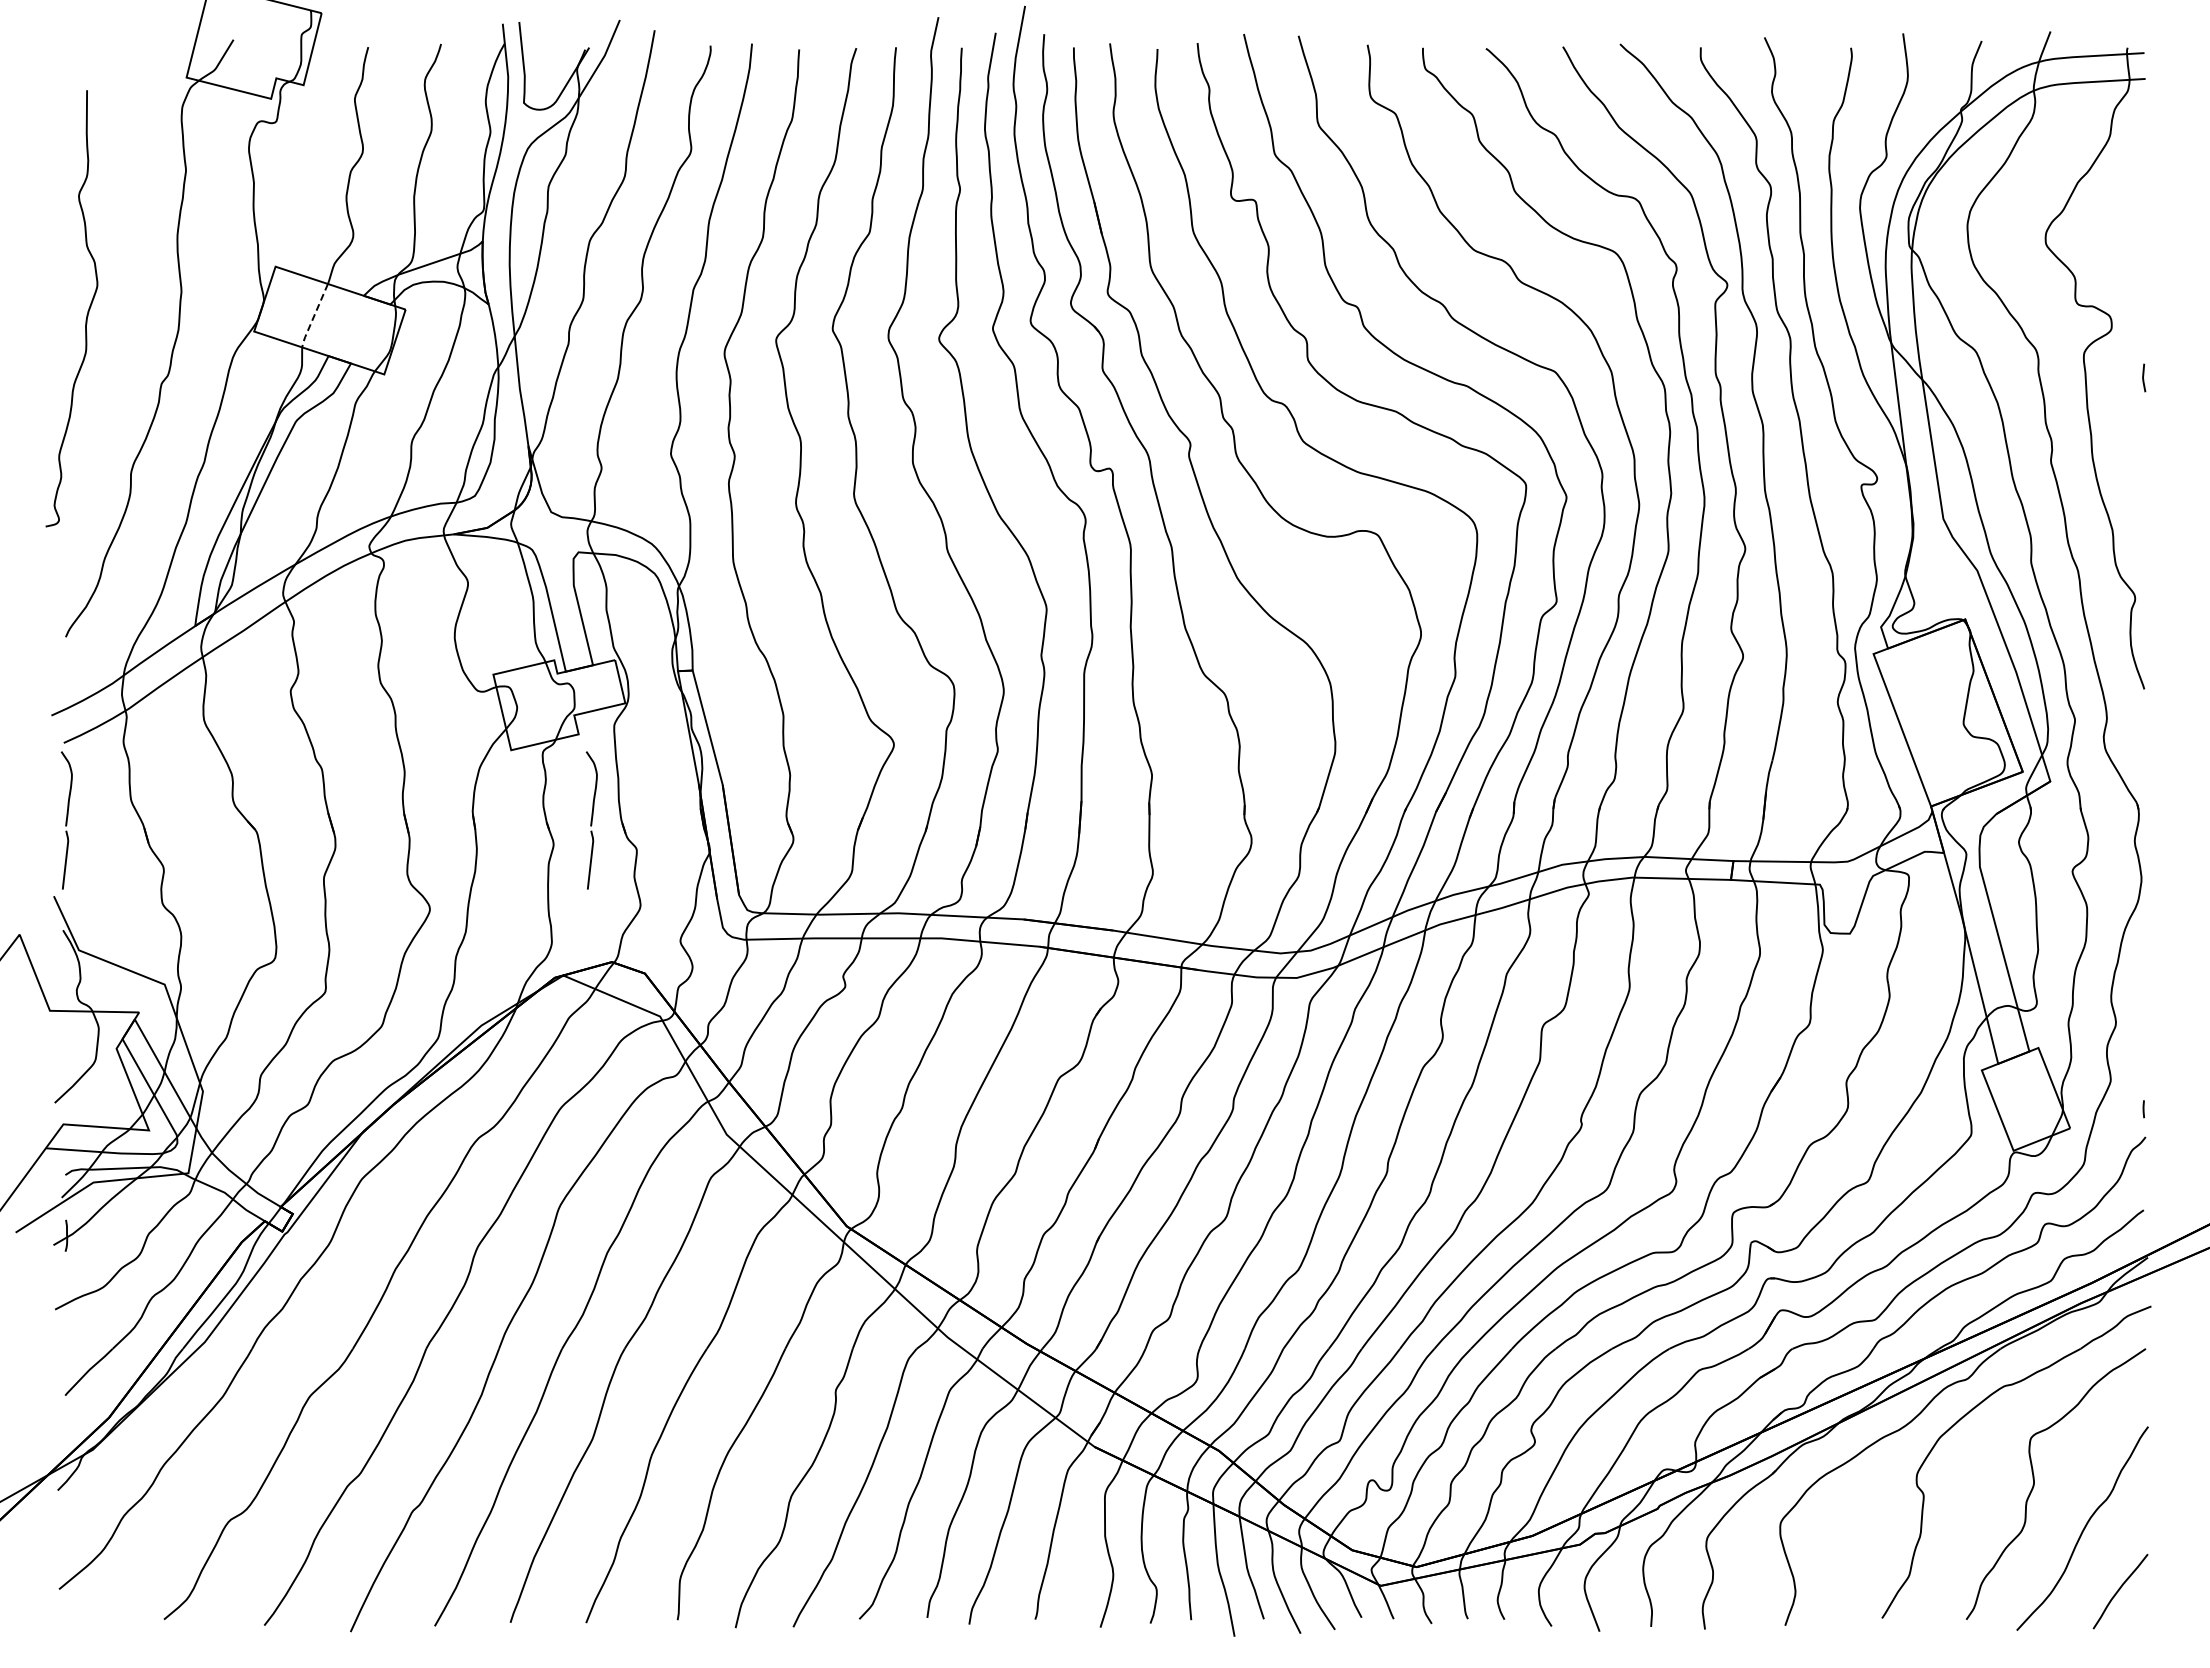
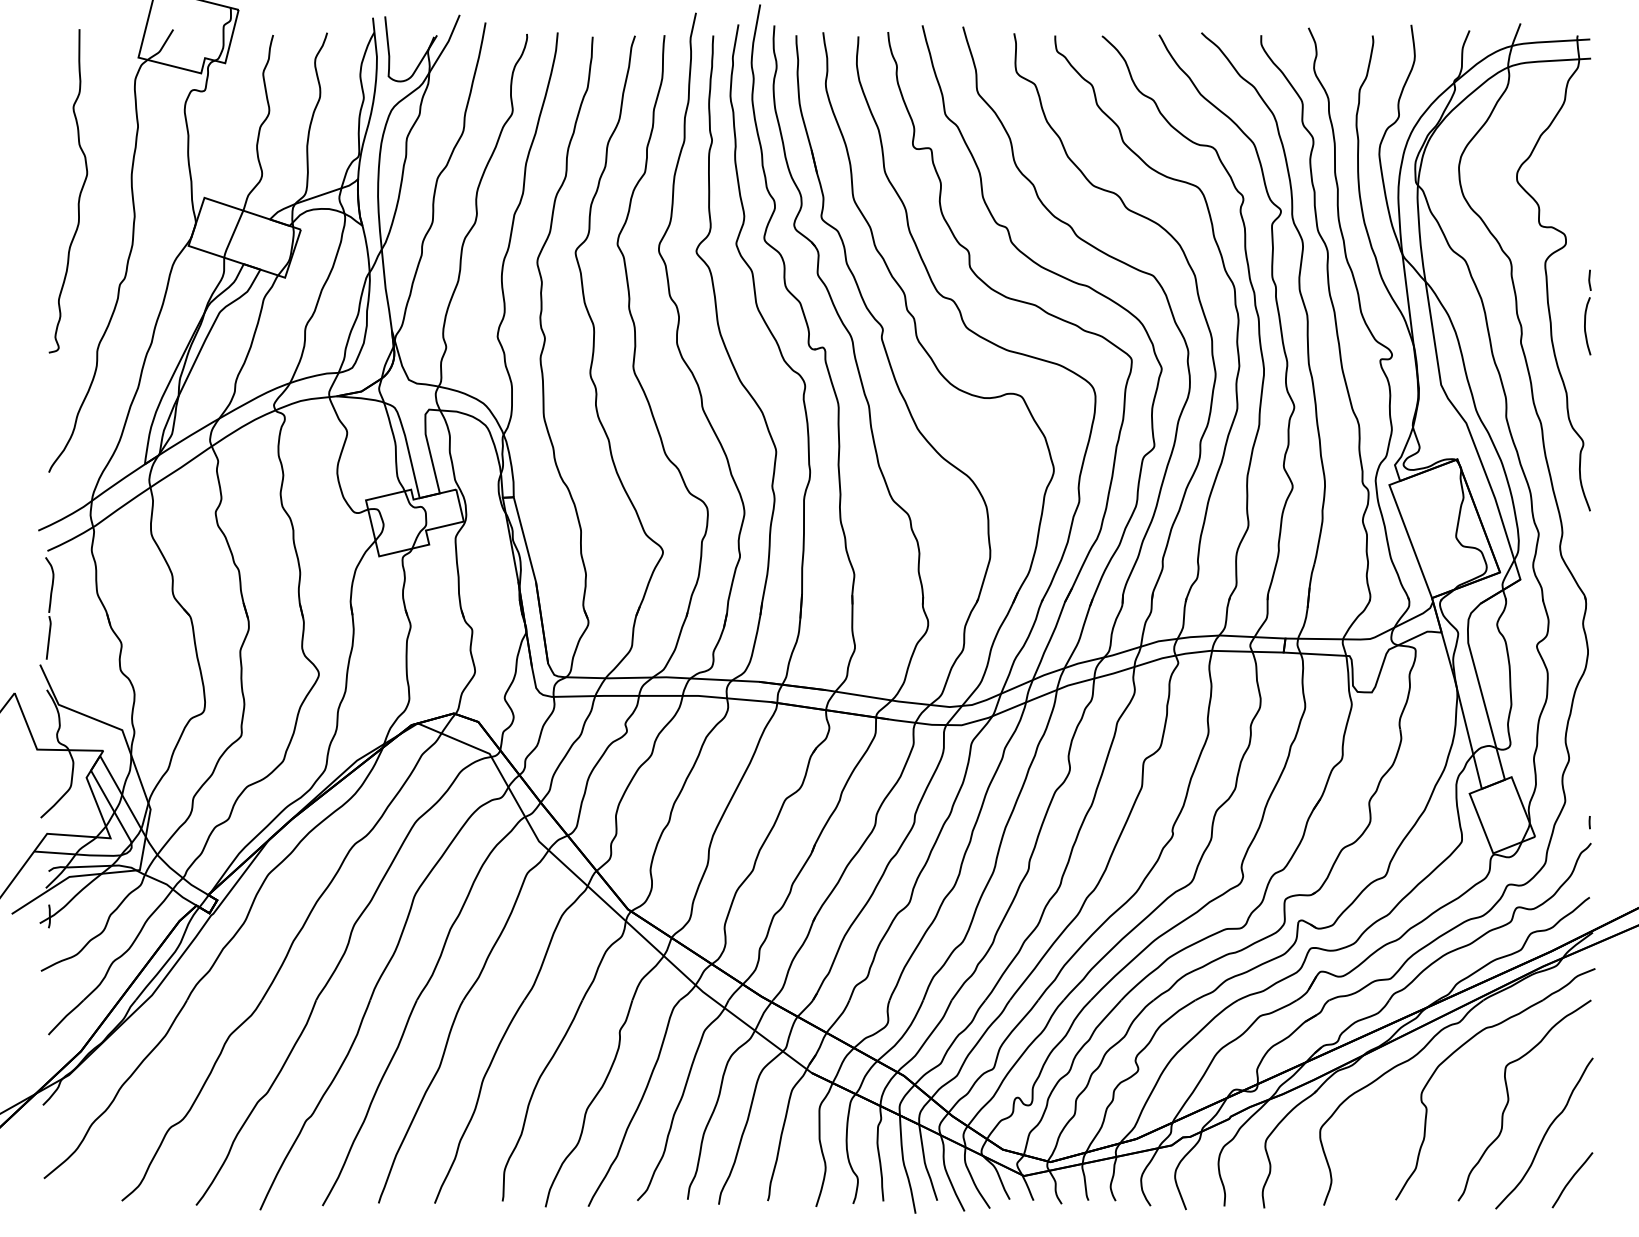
curve: (87, 310) -> (79, 192), moved
line: (313, 316) -> (232, 234), dashed -> solid
curve: (2138, 439) -> (1585, 325), added
part: (591, 820) -> (438, 608), removed

